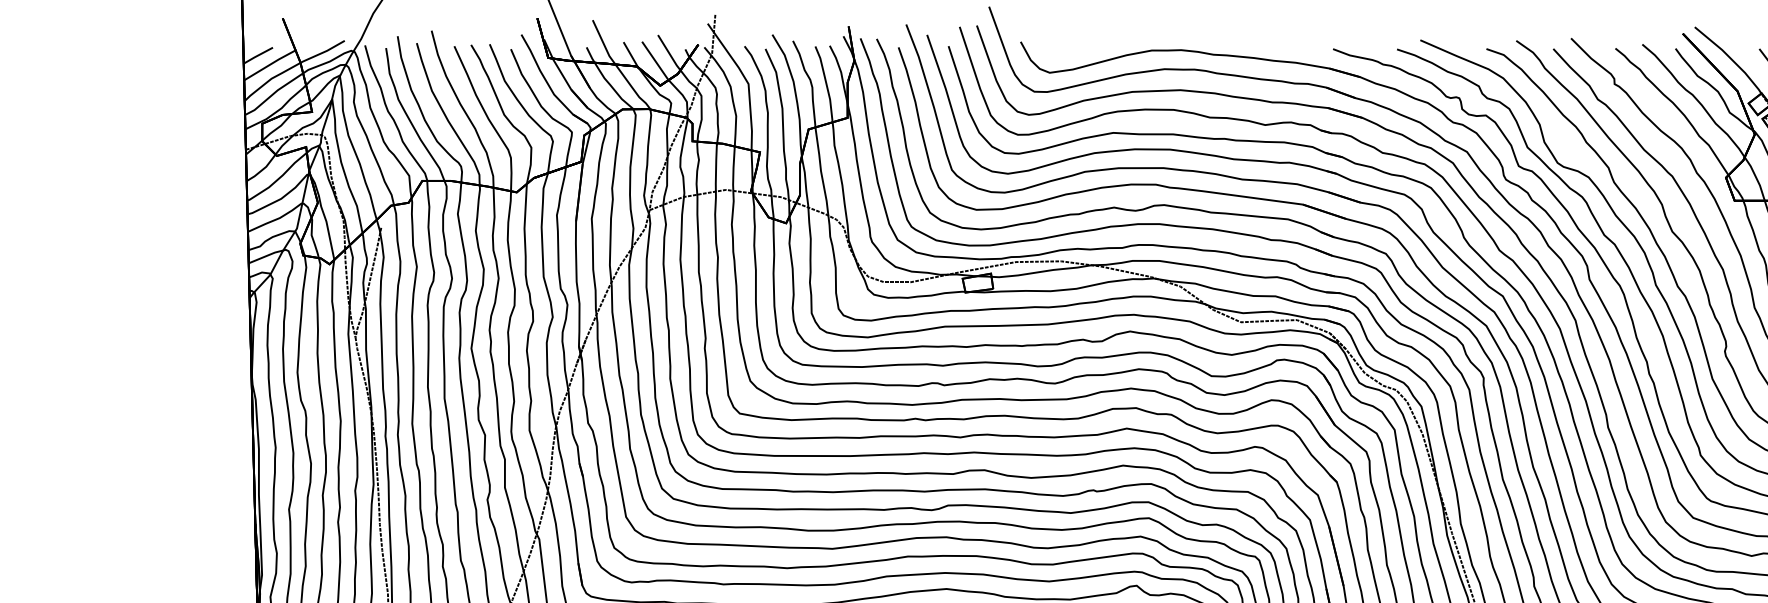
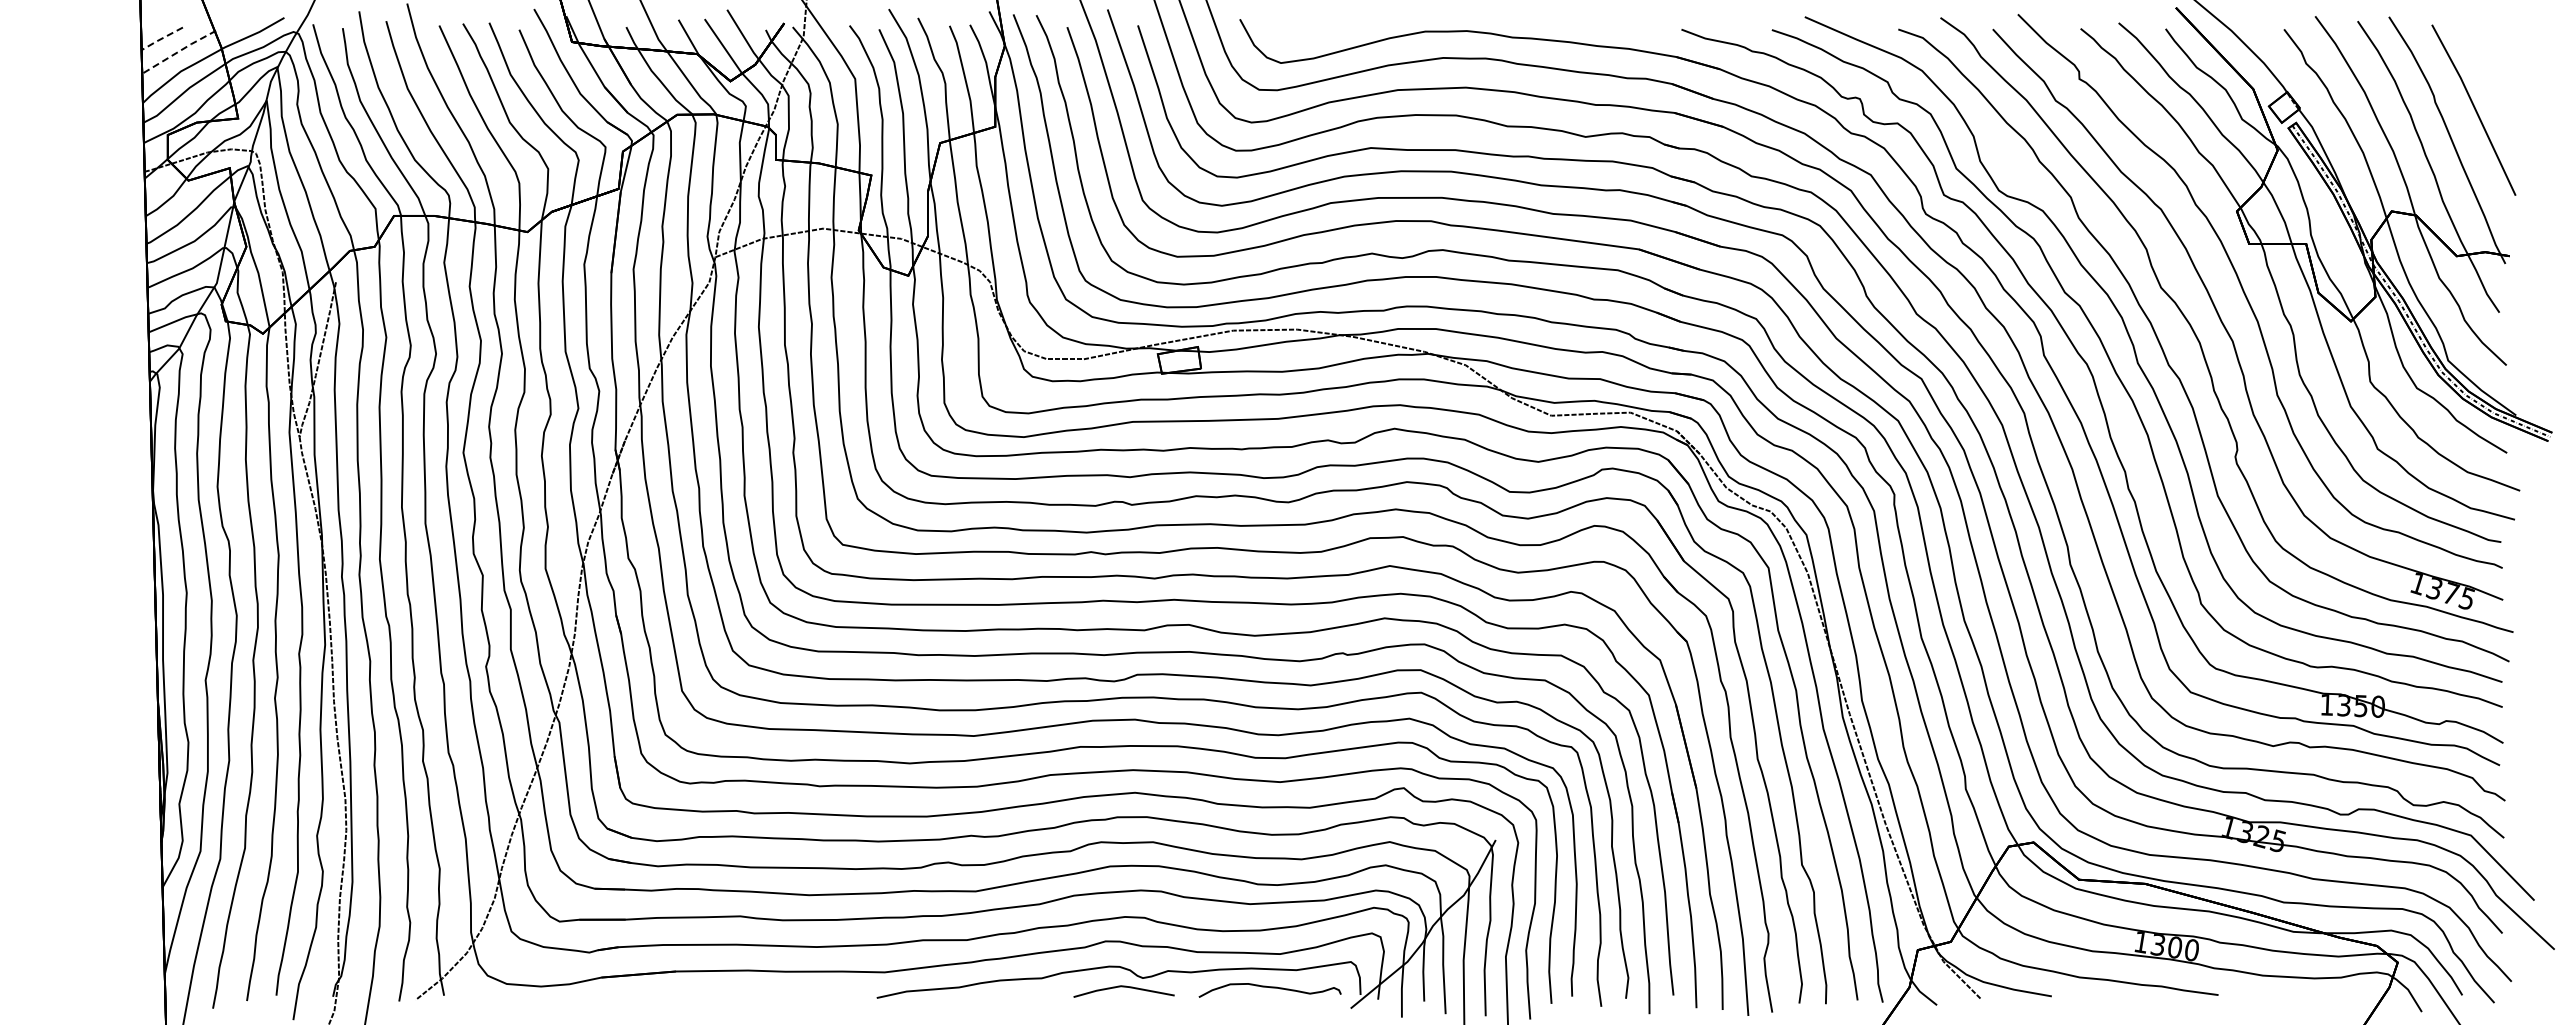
line: (257, 56) -> (161, 39), solid -> dashed
line: (270, 64) -> (179, 51), solid -> dashed

